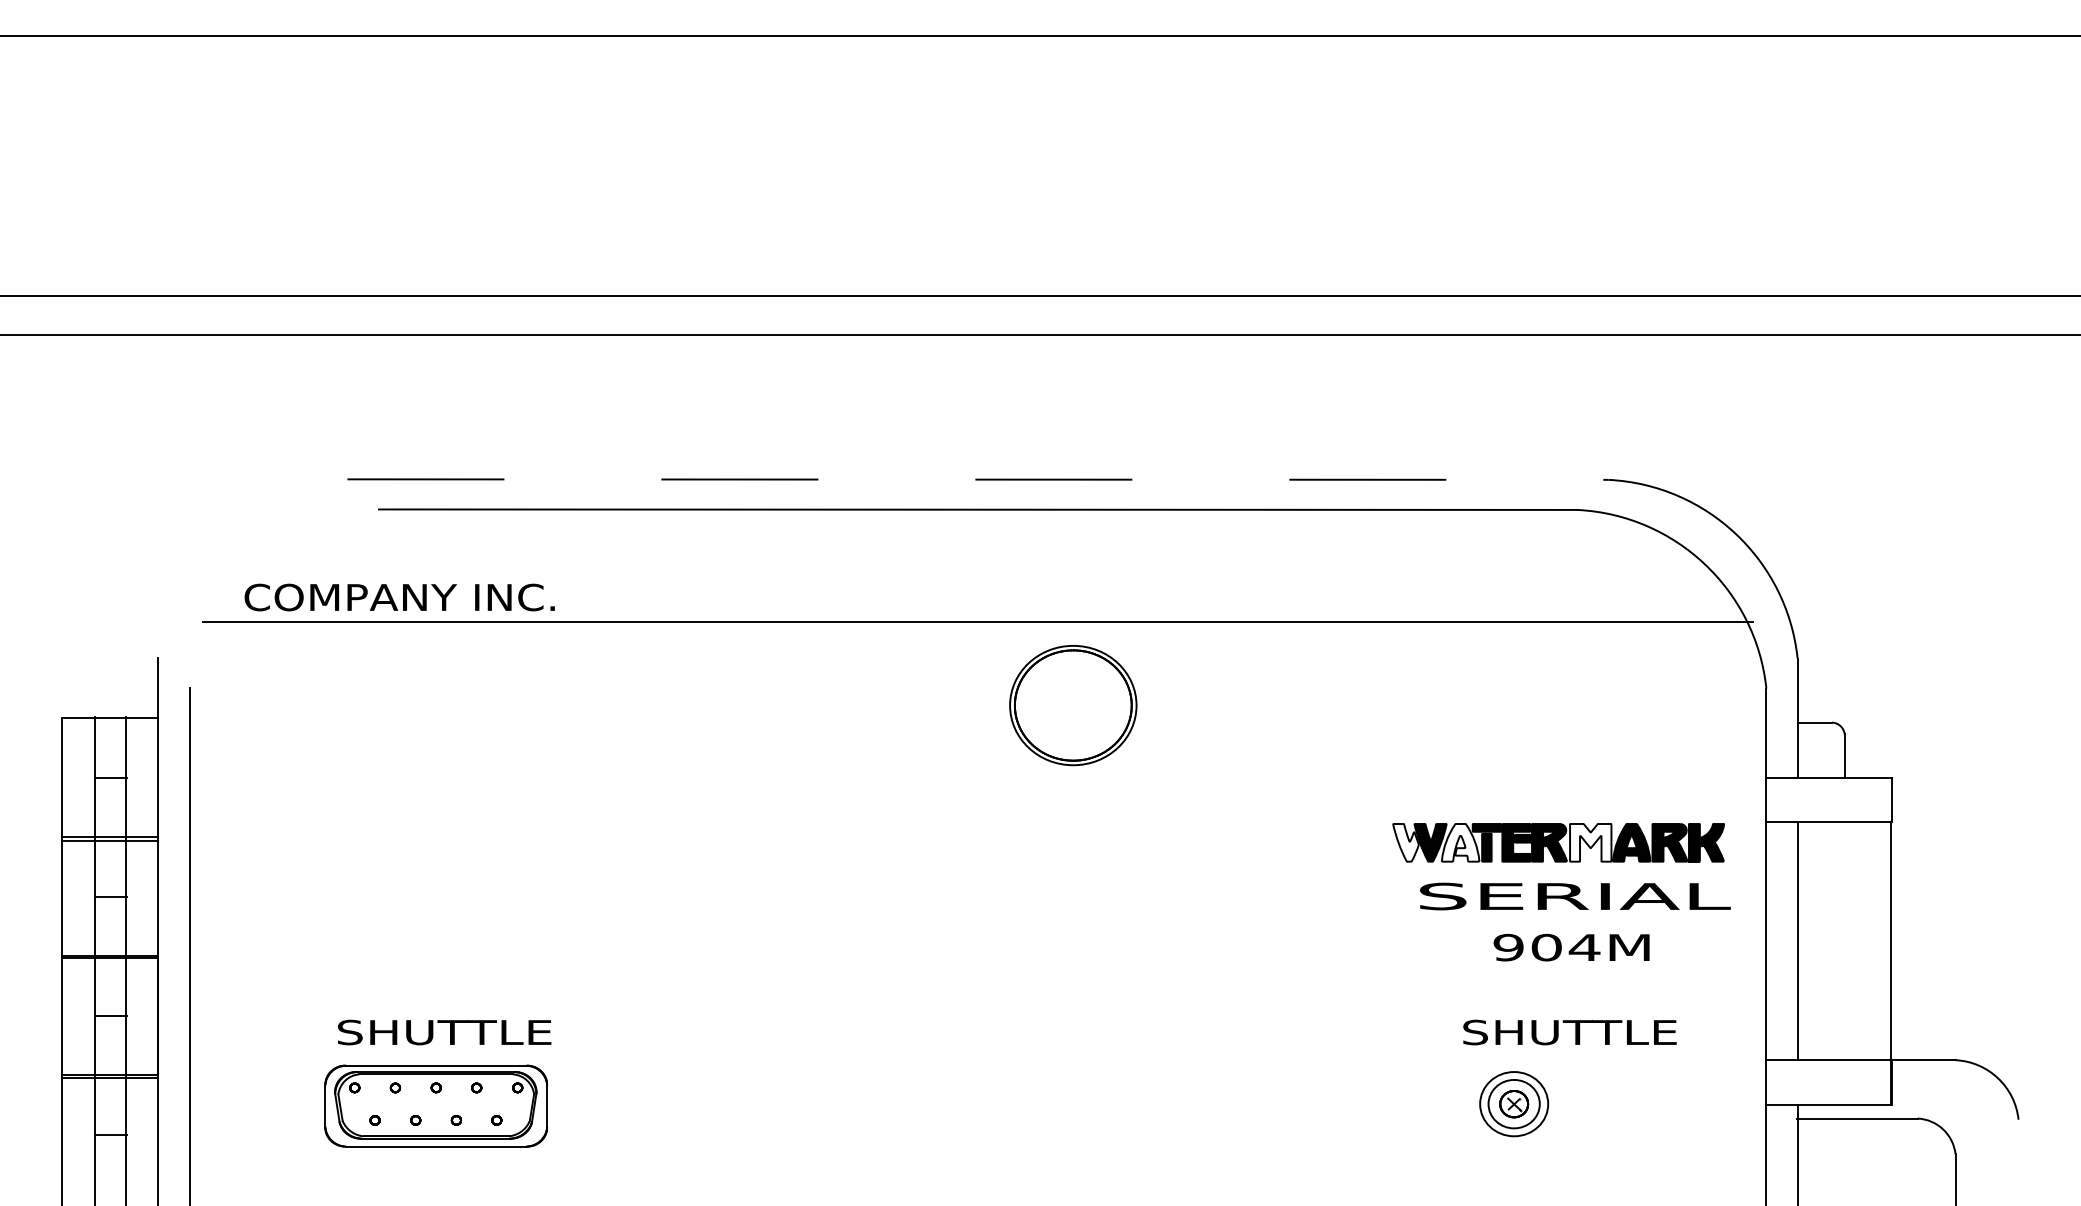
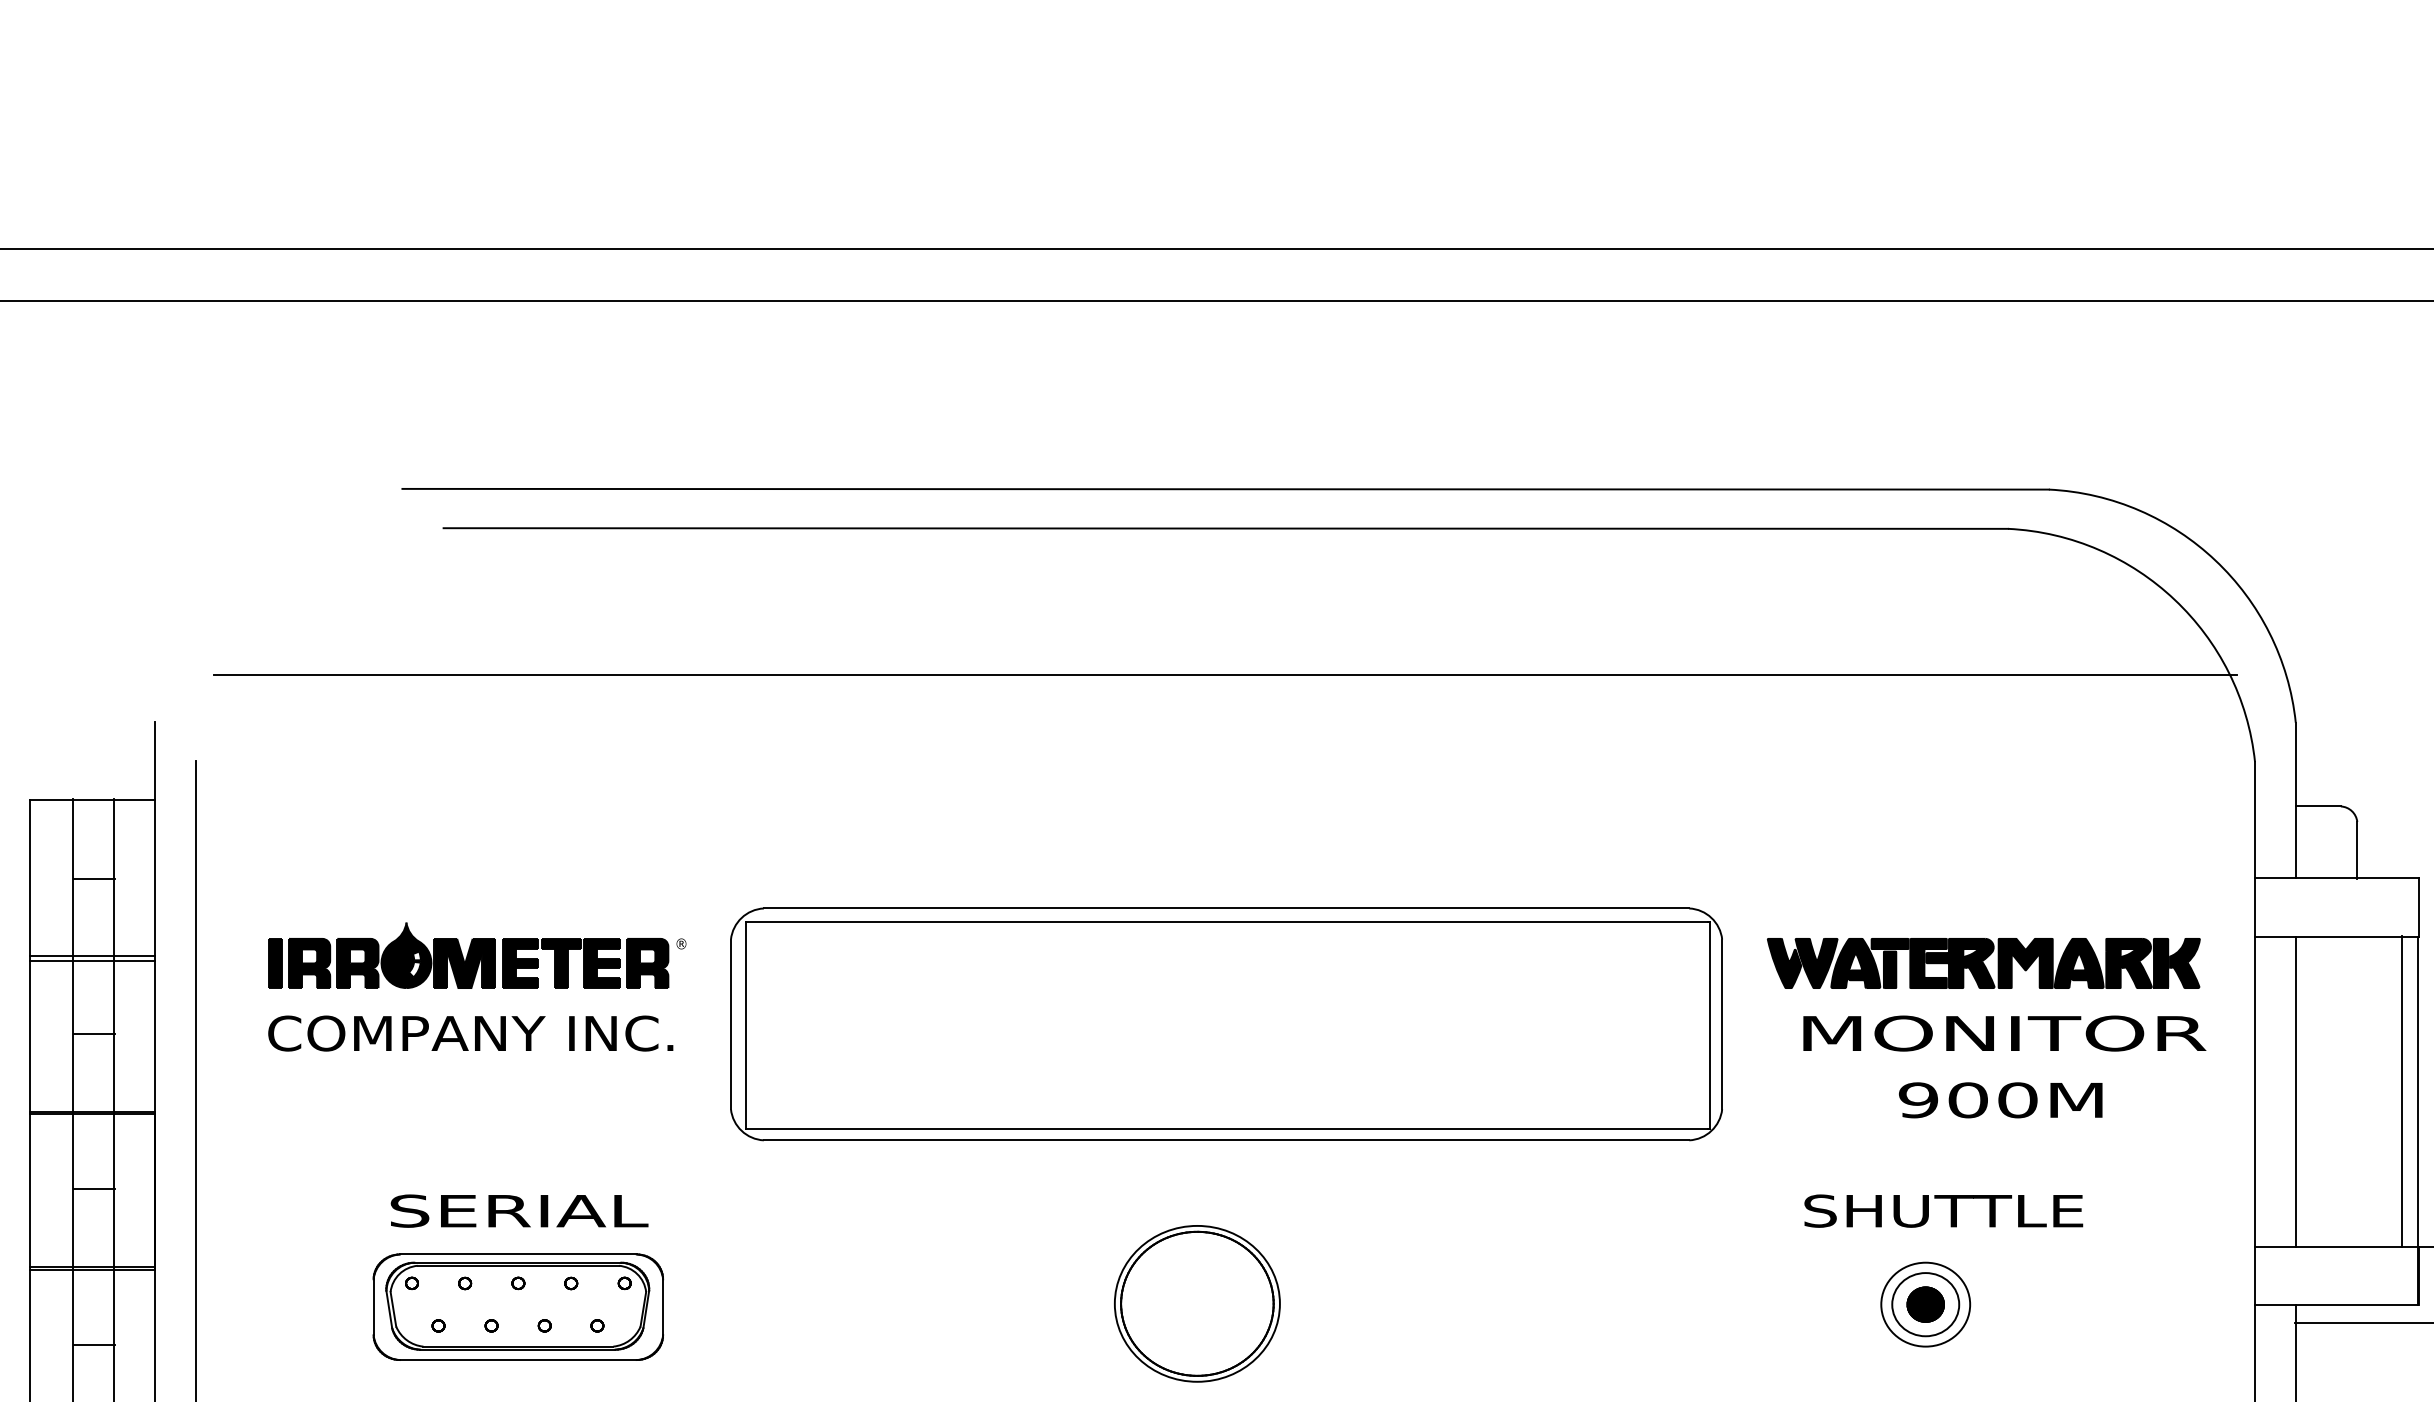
line: (977, 479) -> (1225, 489), dashed -> solid
text: (399, 597) -> (470, 1033), moved
part: (1073, 705) -> (1197, 1303), moved
part: (404, 836) -> (476, 955), added
fill: (1405, 842) -> (1783, 963), added
fill: (1460, 842) -> (1855, 963), added
fill: (1590, 842) -> (2025, 963), added
part: (978, 889) -> (1226, 1024), added
text: (1575, 896) -> (2005, 1033), SERIAL -> MONITOR
line: (1879, 940) -> (2402, 1090), added
text: (1584, 947) -> (2017, 1100), 904M -> 900M
text: (444, 1032) -> (529, 1211), SHUTTLE -> SERIAL
text: (1569, 1032) -> (1943, 1211), moved
fill: (1514, 1104) -> (1926, 1305), added

